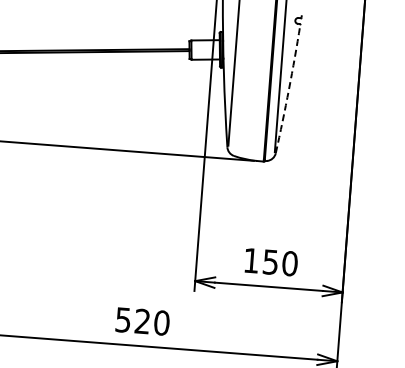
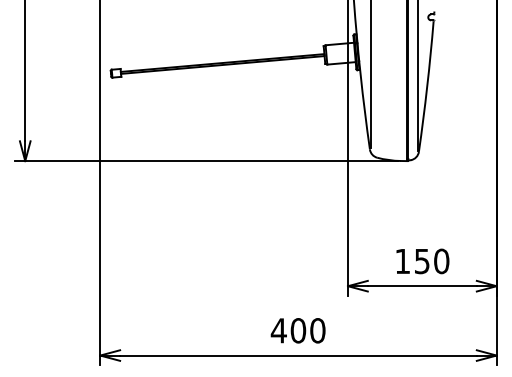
arc: (289, 89) -> (427, 86), dashed -> solid
text: (132, 320) -> (288, 330), 520 -> 400

